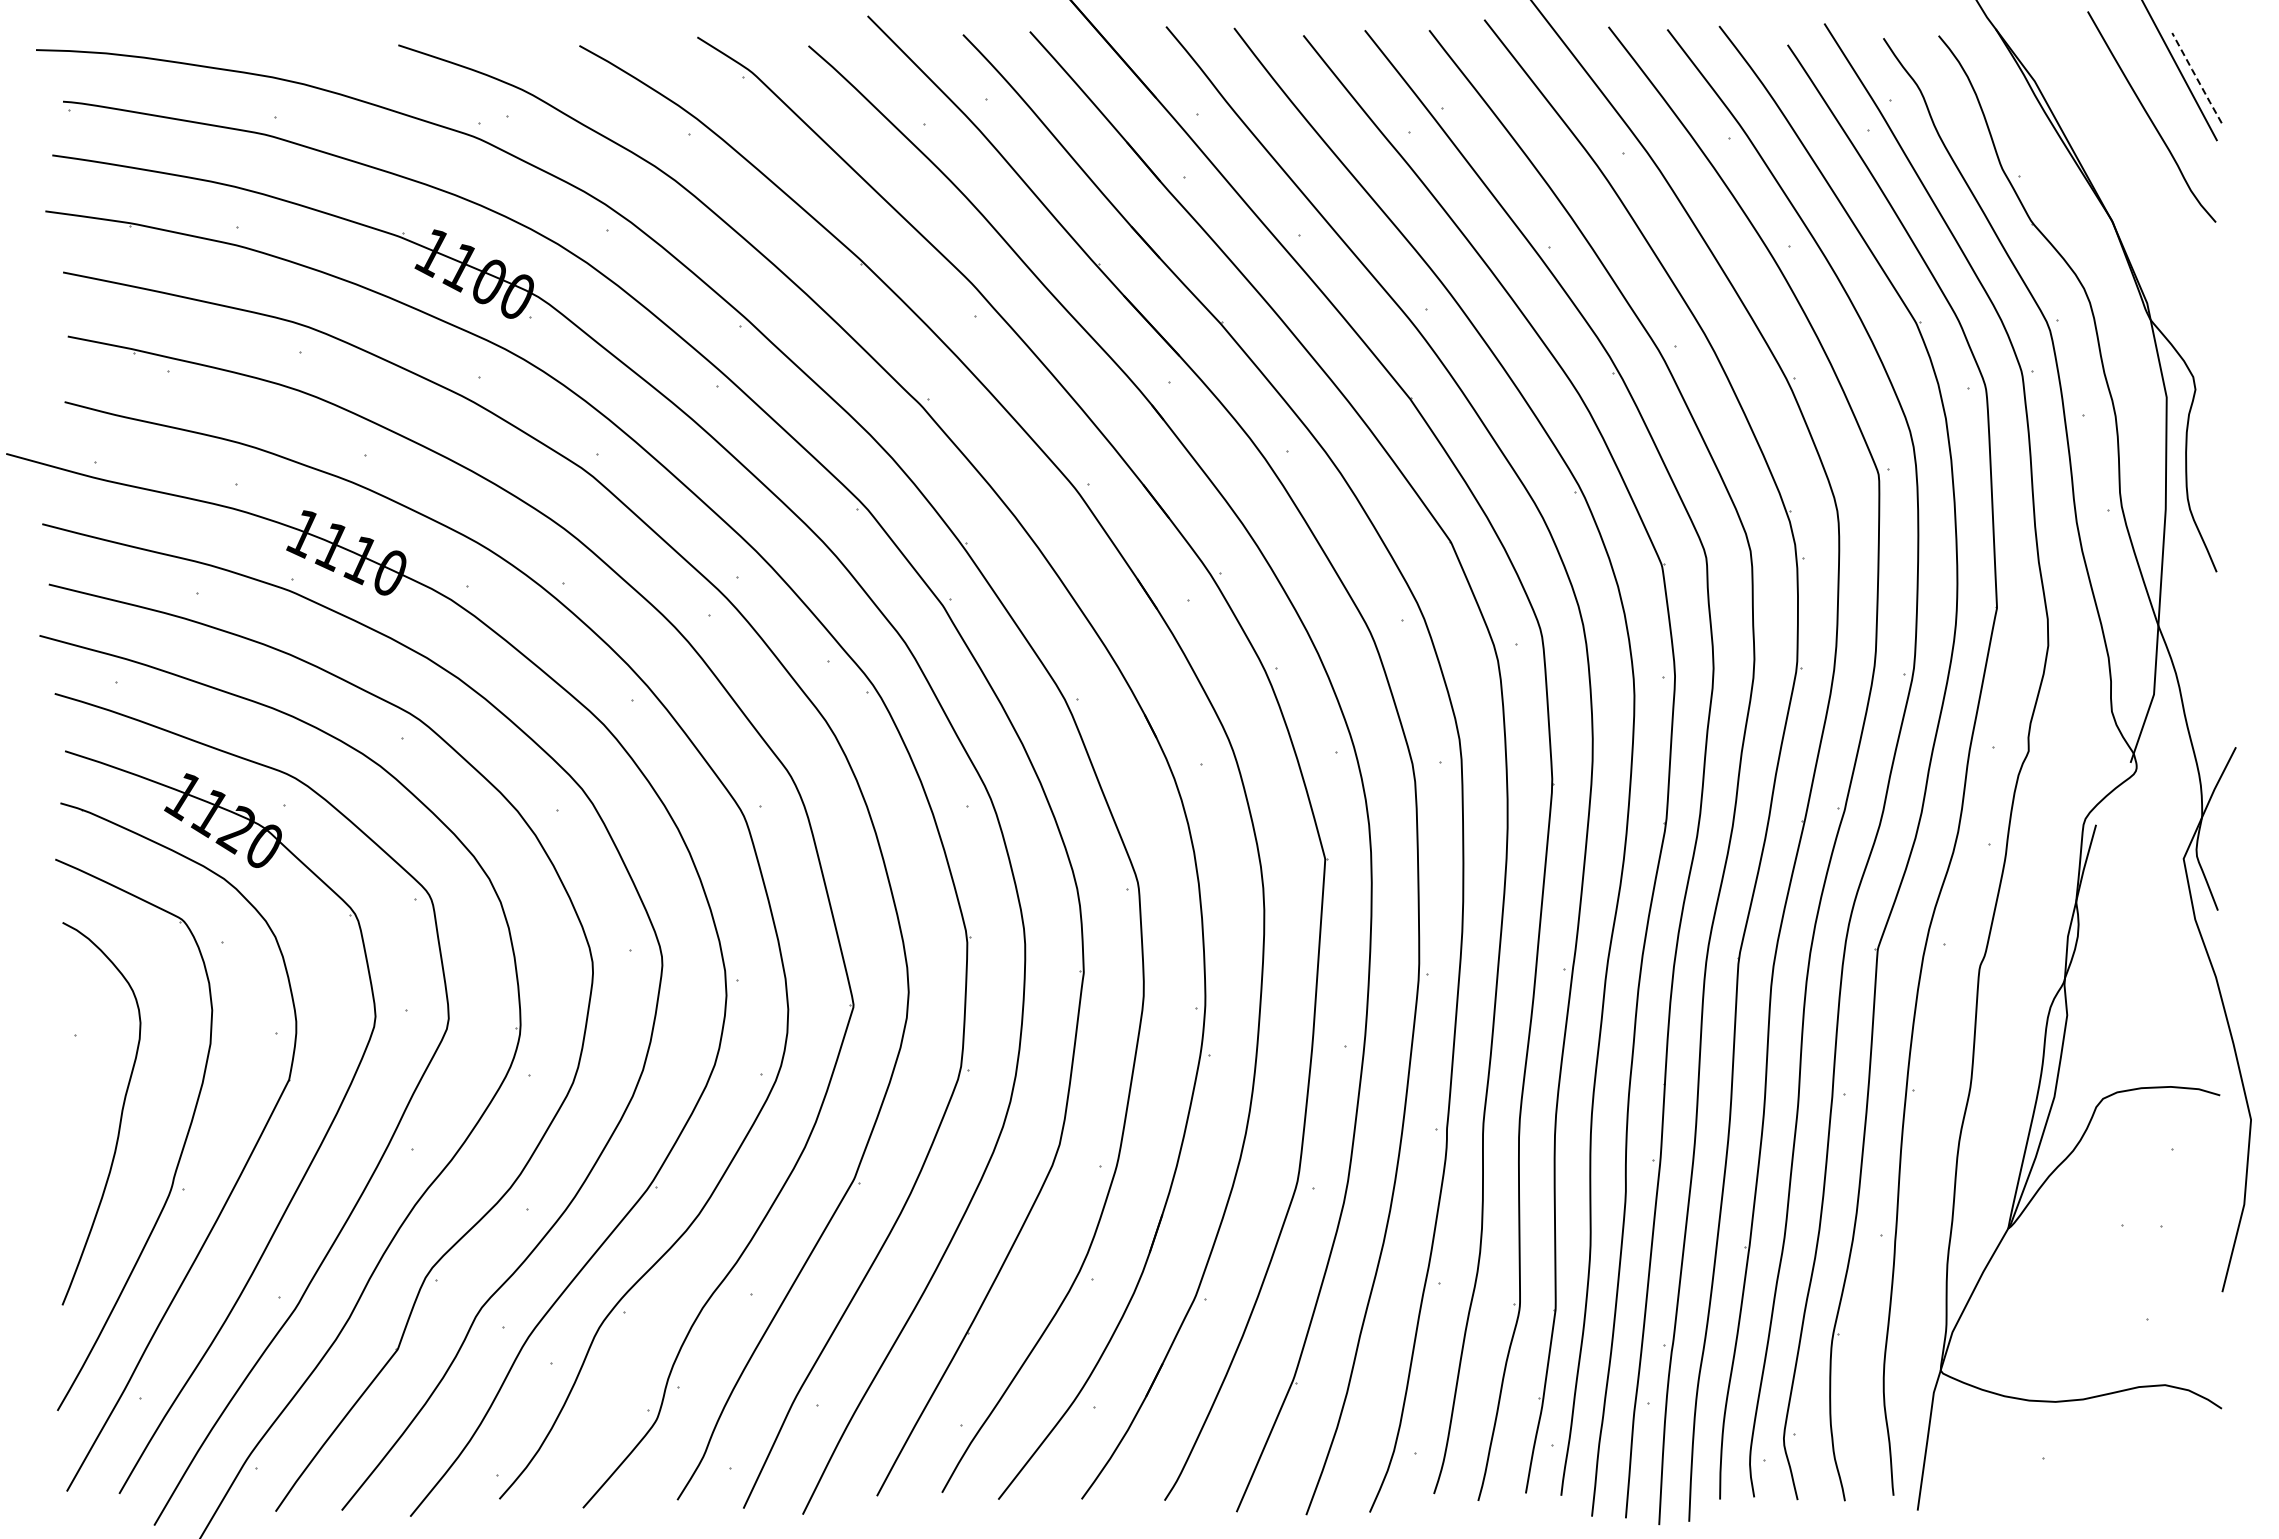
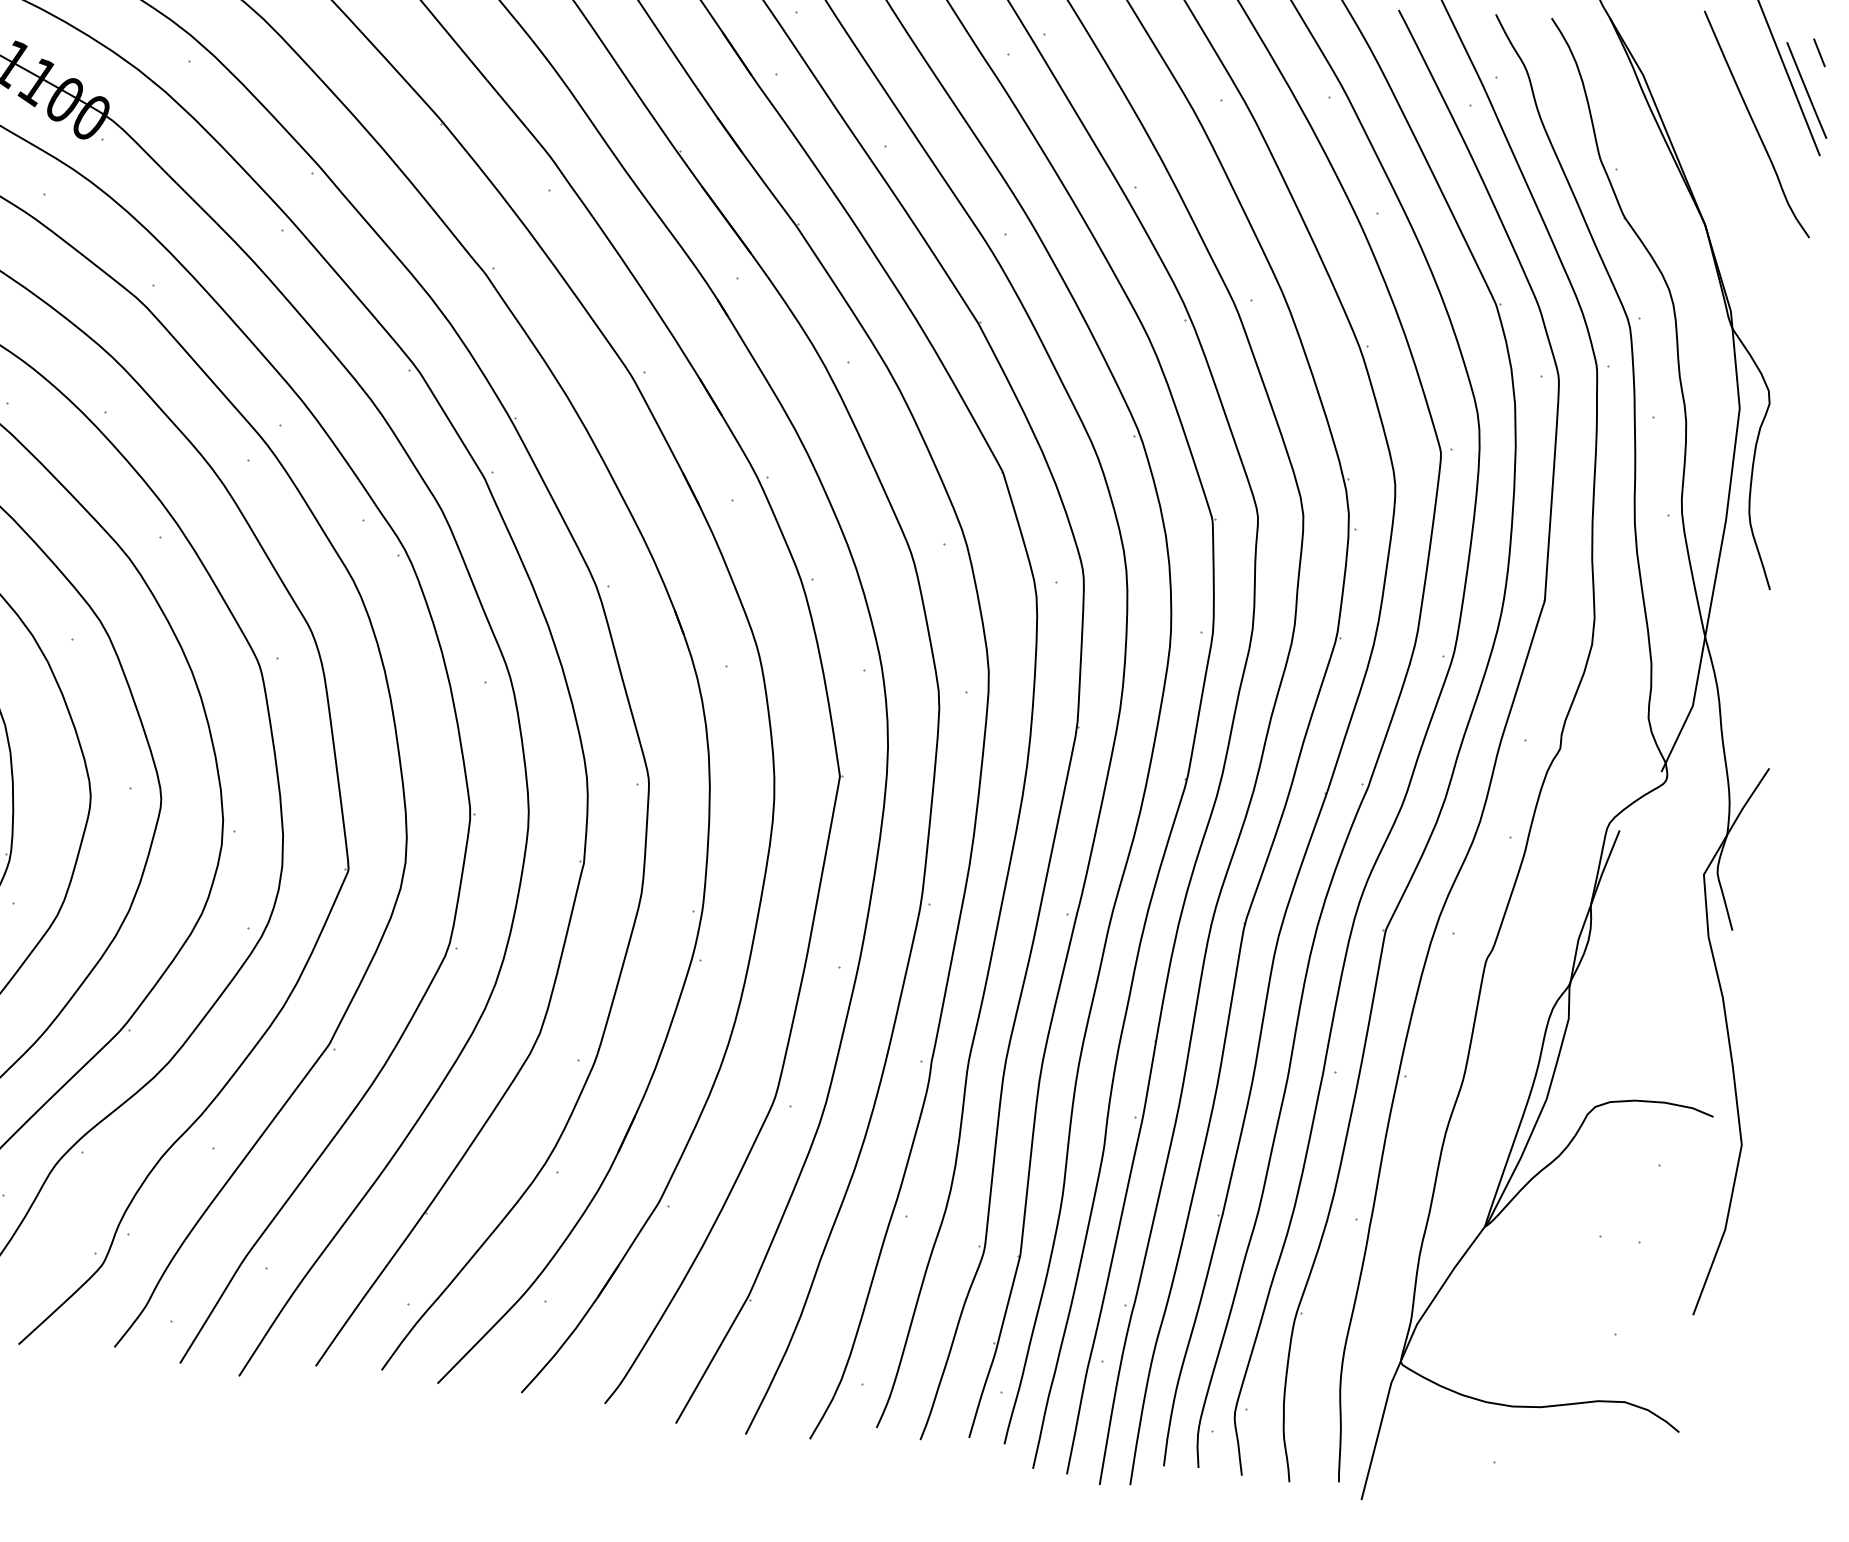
line: (2204, 39) -> (1818, 52), added
line: (2196, 78) -> (1806, 90), dashed -> solid

